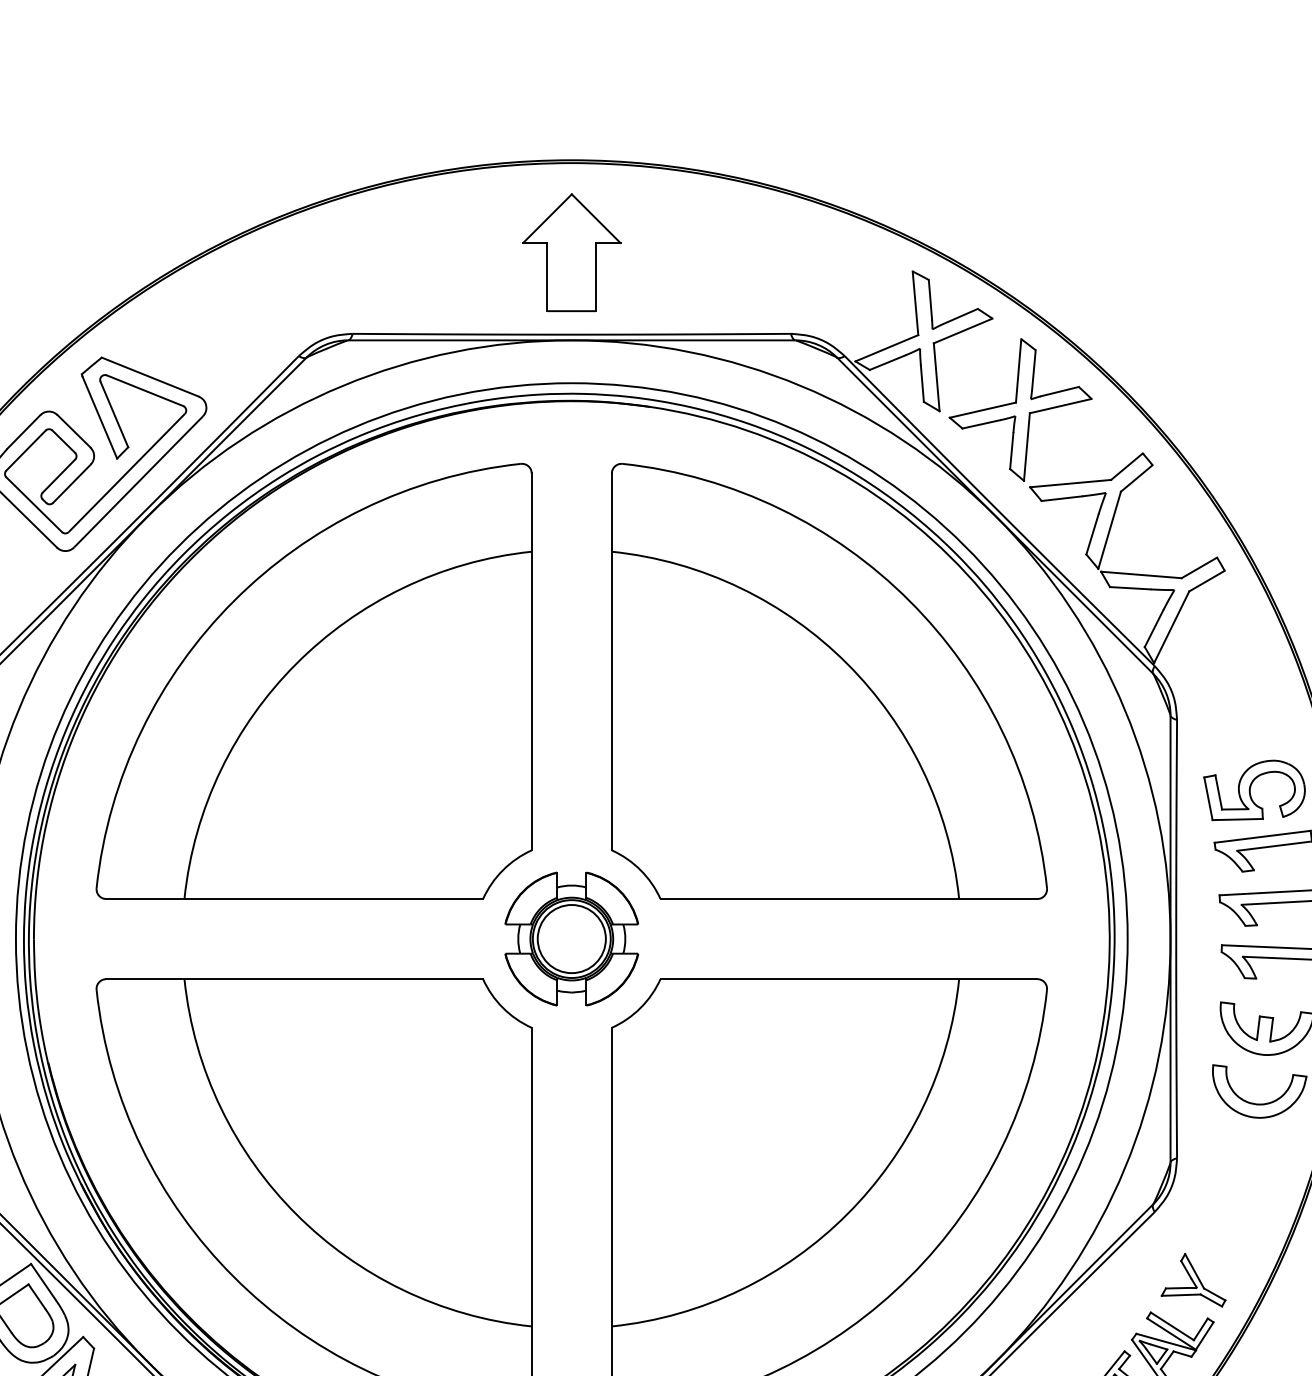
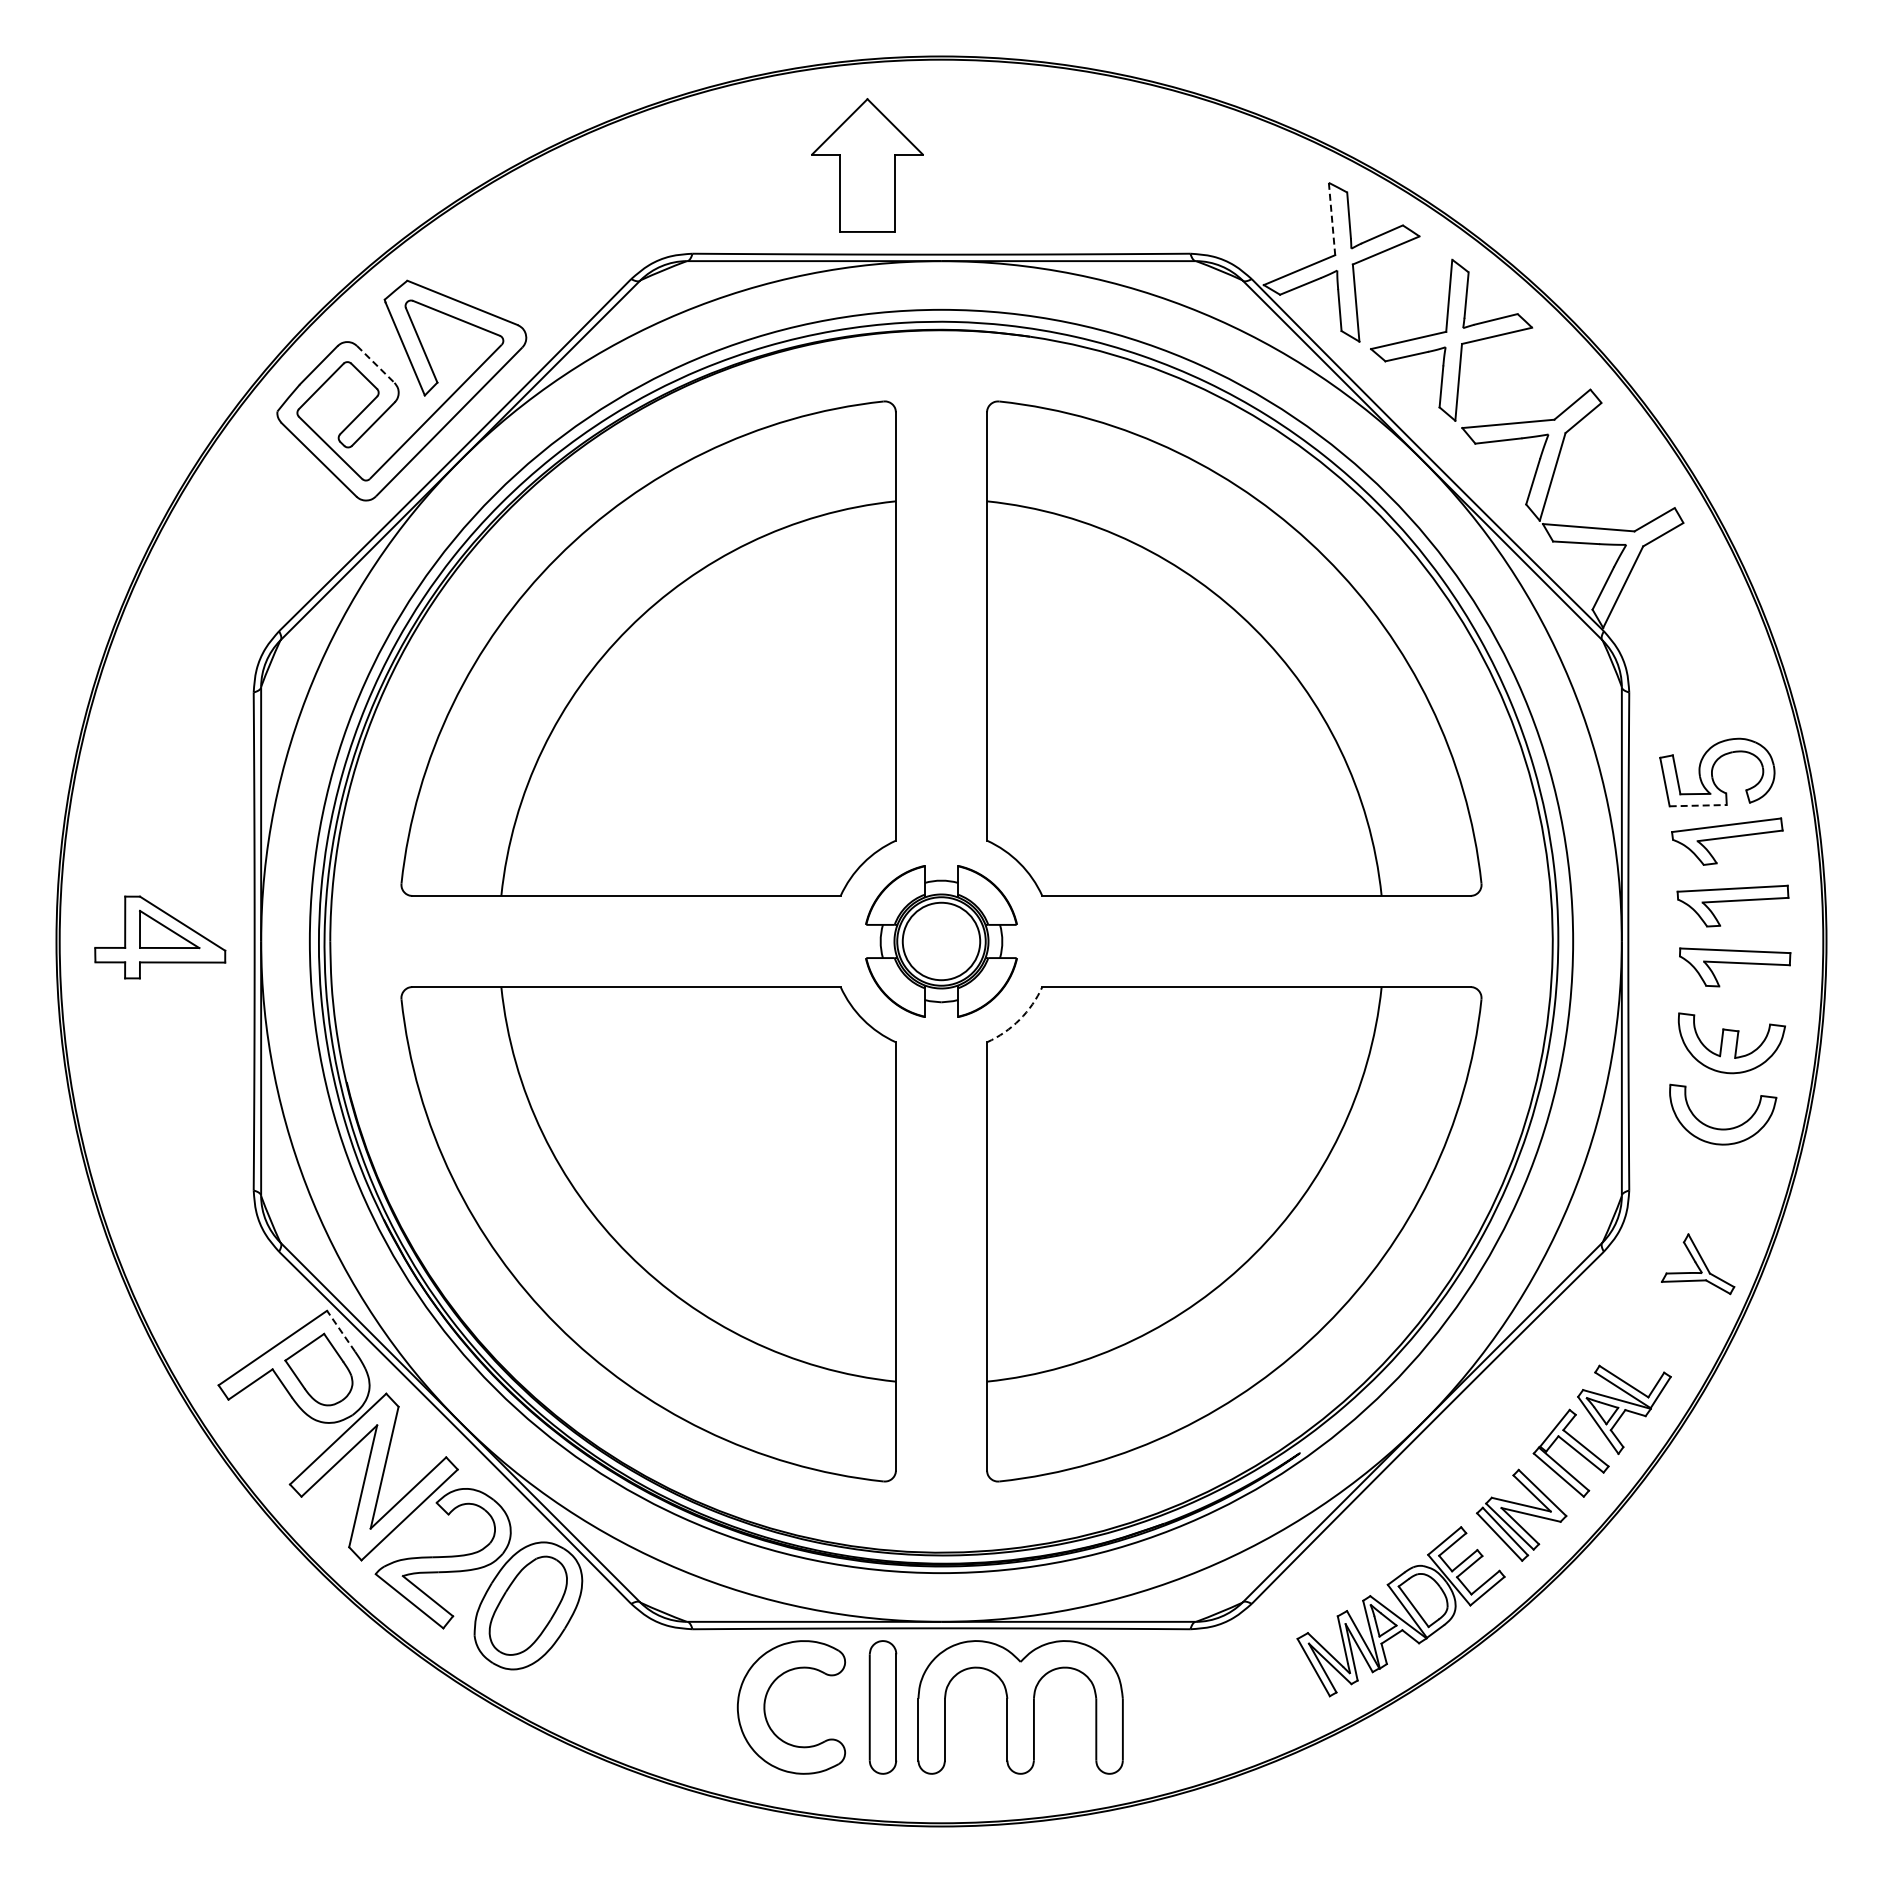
part: (571, 252) -> (867, 165), moved
line: (915, 303) -> (1332, 219), solid -> dashed
line: (74, 431) -> (376, 364), solid -> dashed
line: (1237, 819) -> (1698, 805), solid -> dashed
arc: (640, 1007) -> (1019, 1019), solid -> dashed
part: (1193, 1280) -> (1698, 1264), moved
line: (43, 1282) -> (341, 1331), solid -> dashed

